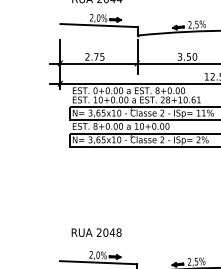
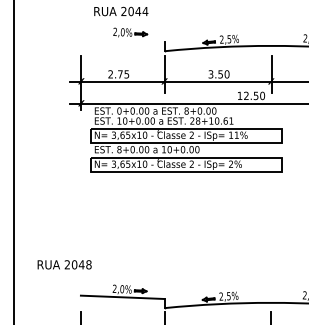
line: (99, 25) -> (123, 40), removed
text: (96, 232) -> (64, 264), moved

